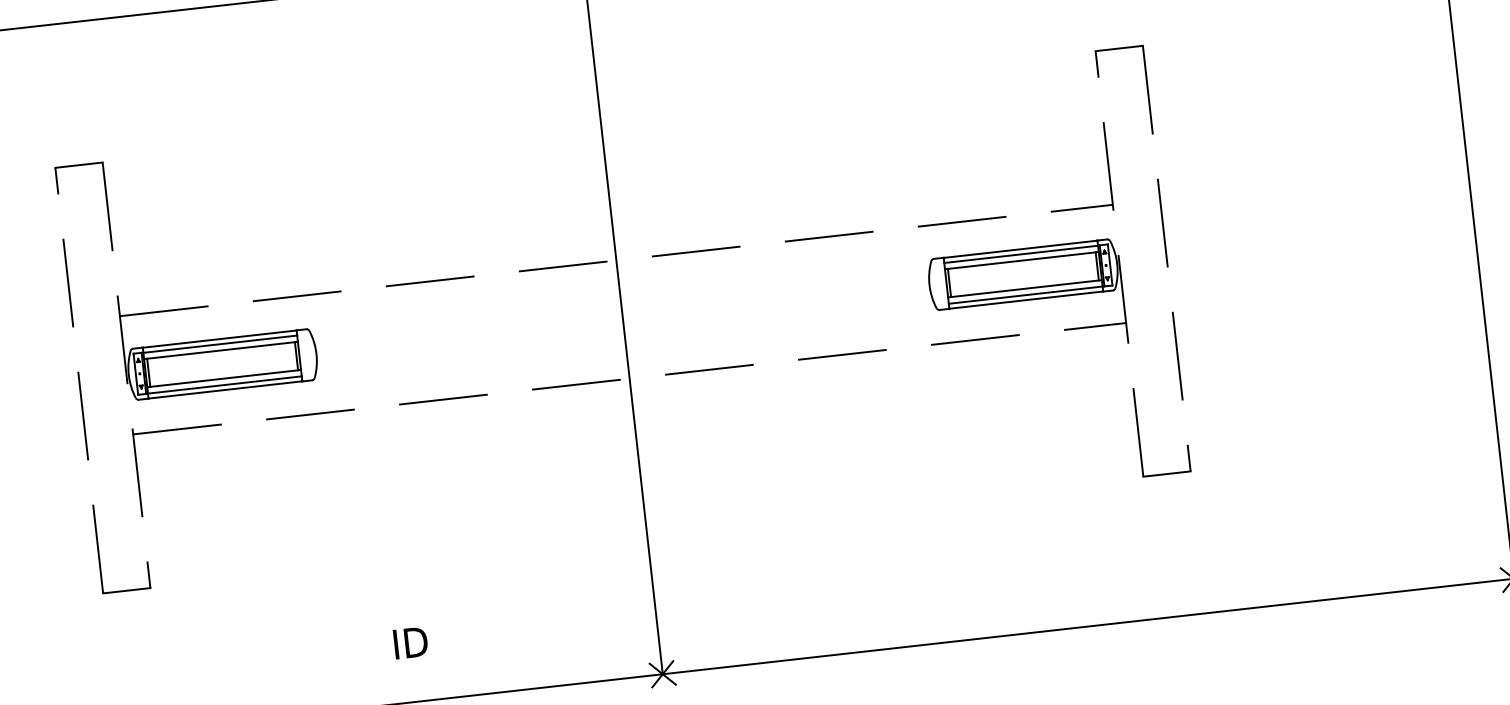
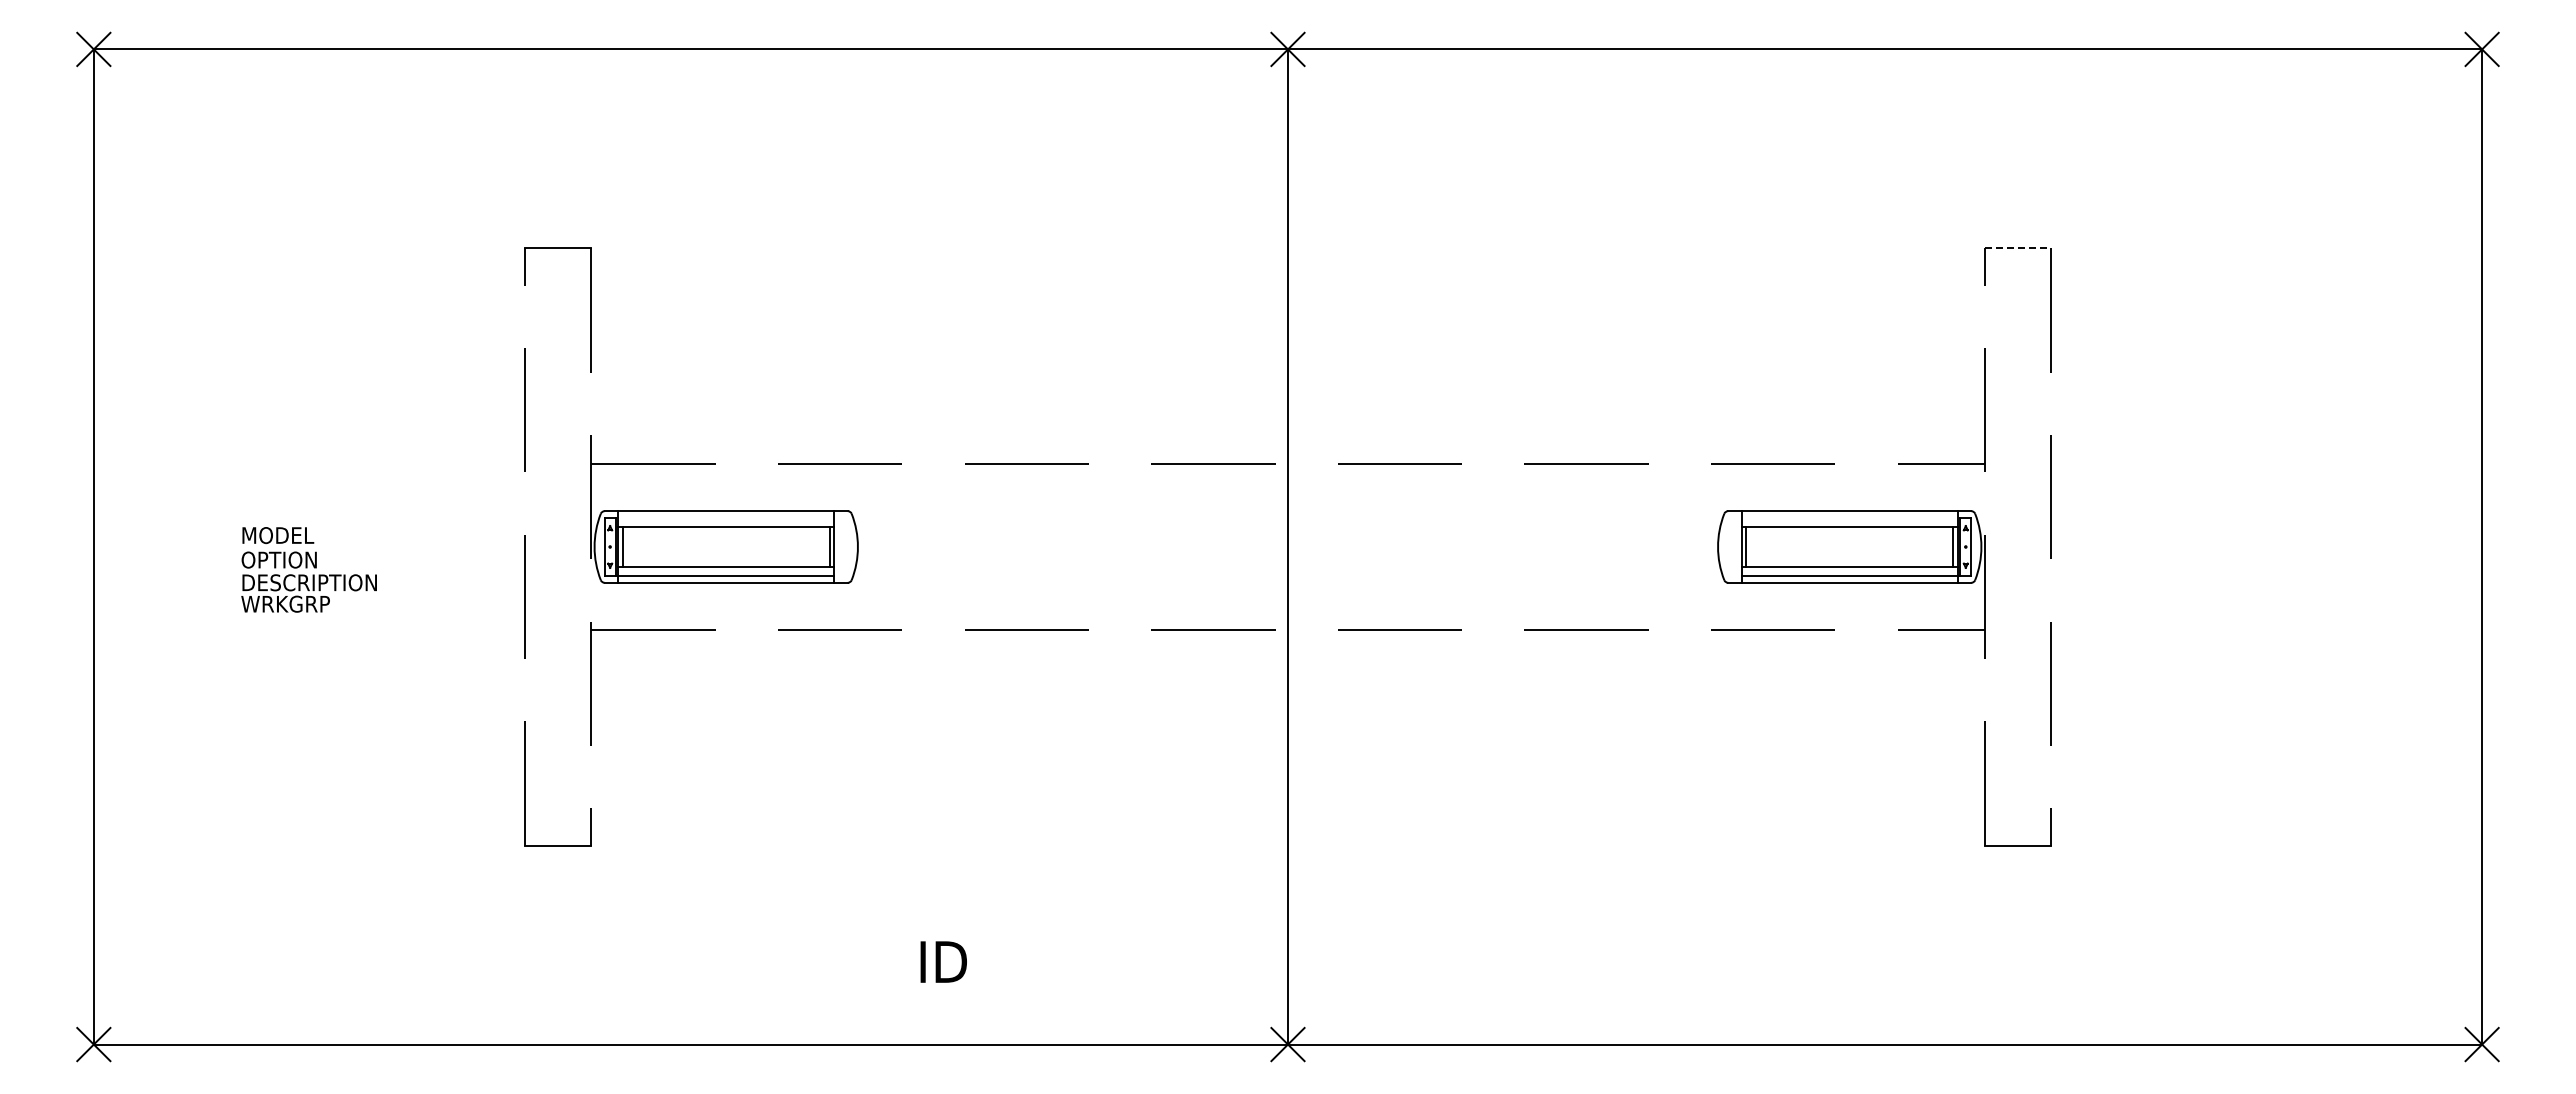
line: (1119, 48) -> (2018, 248), solid -> dashed
line: (1020, 254) -> (1849, 518), removed
line: (220, 344) -> (726, 518), removed

